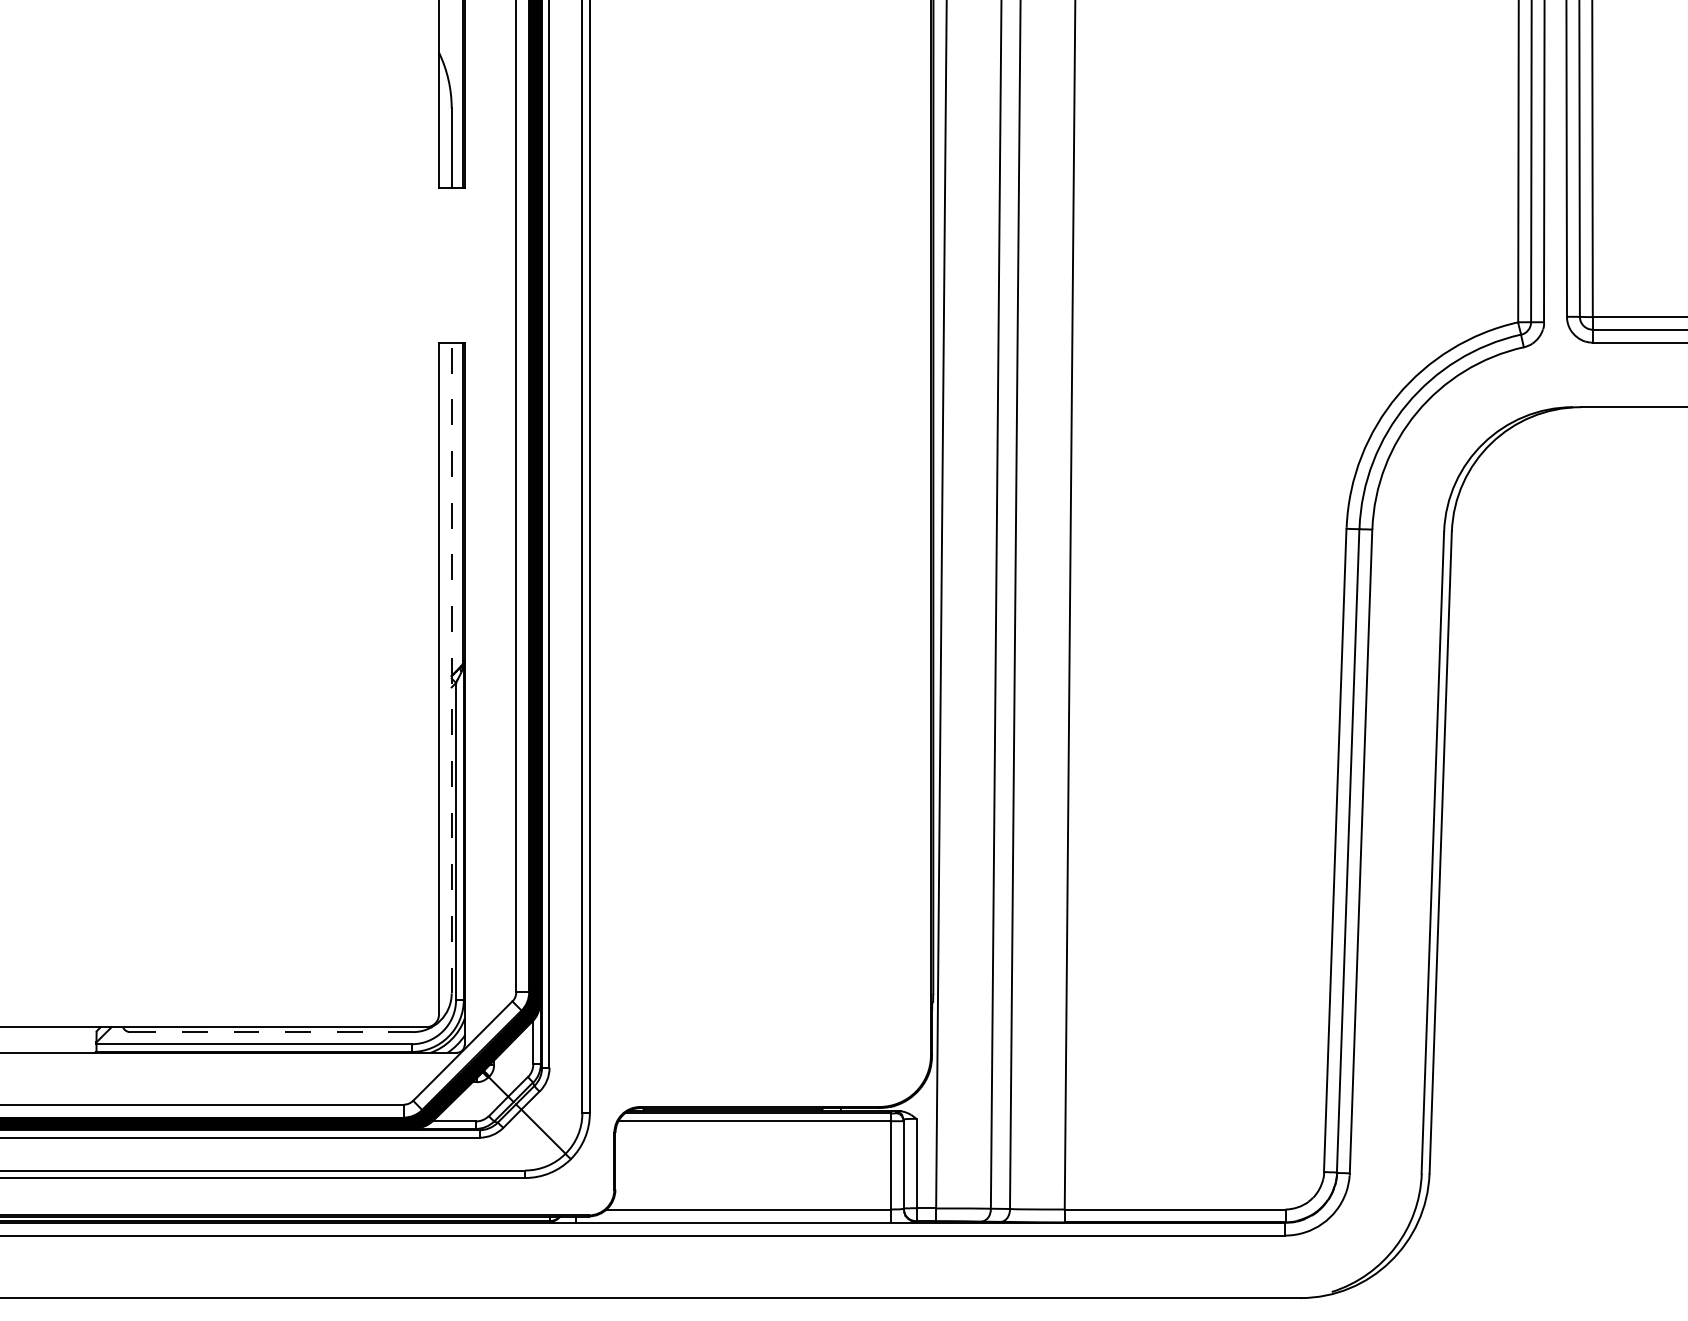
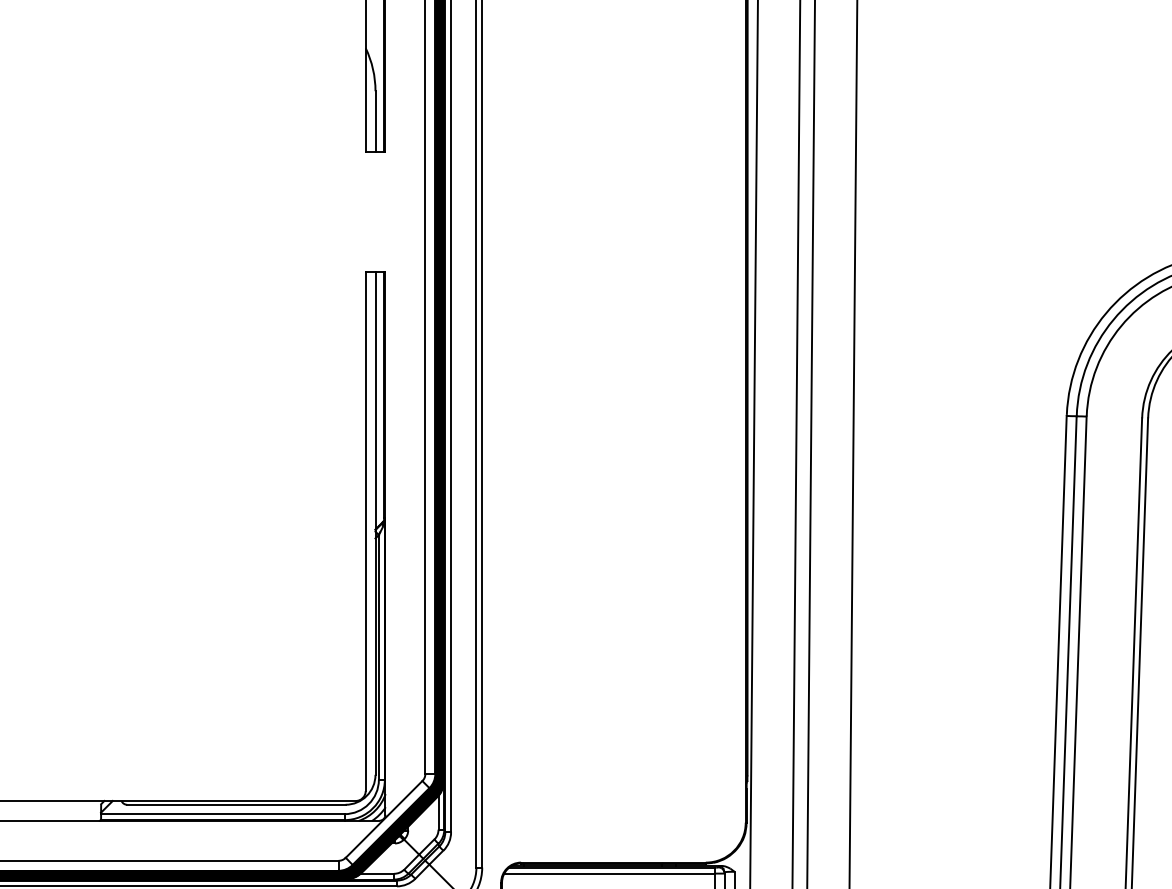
line: (451, 667) -> (375, 523), dashed -> solid
line: (272, 1032) -> (237, 805), dashed -> solid

